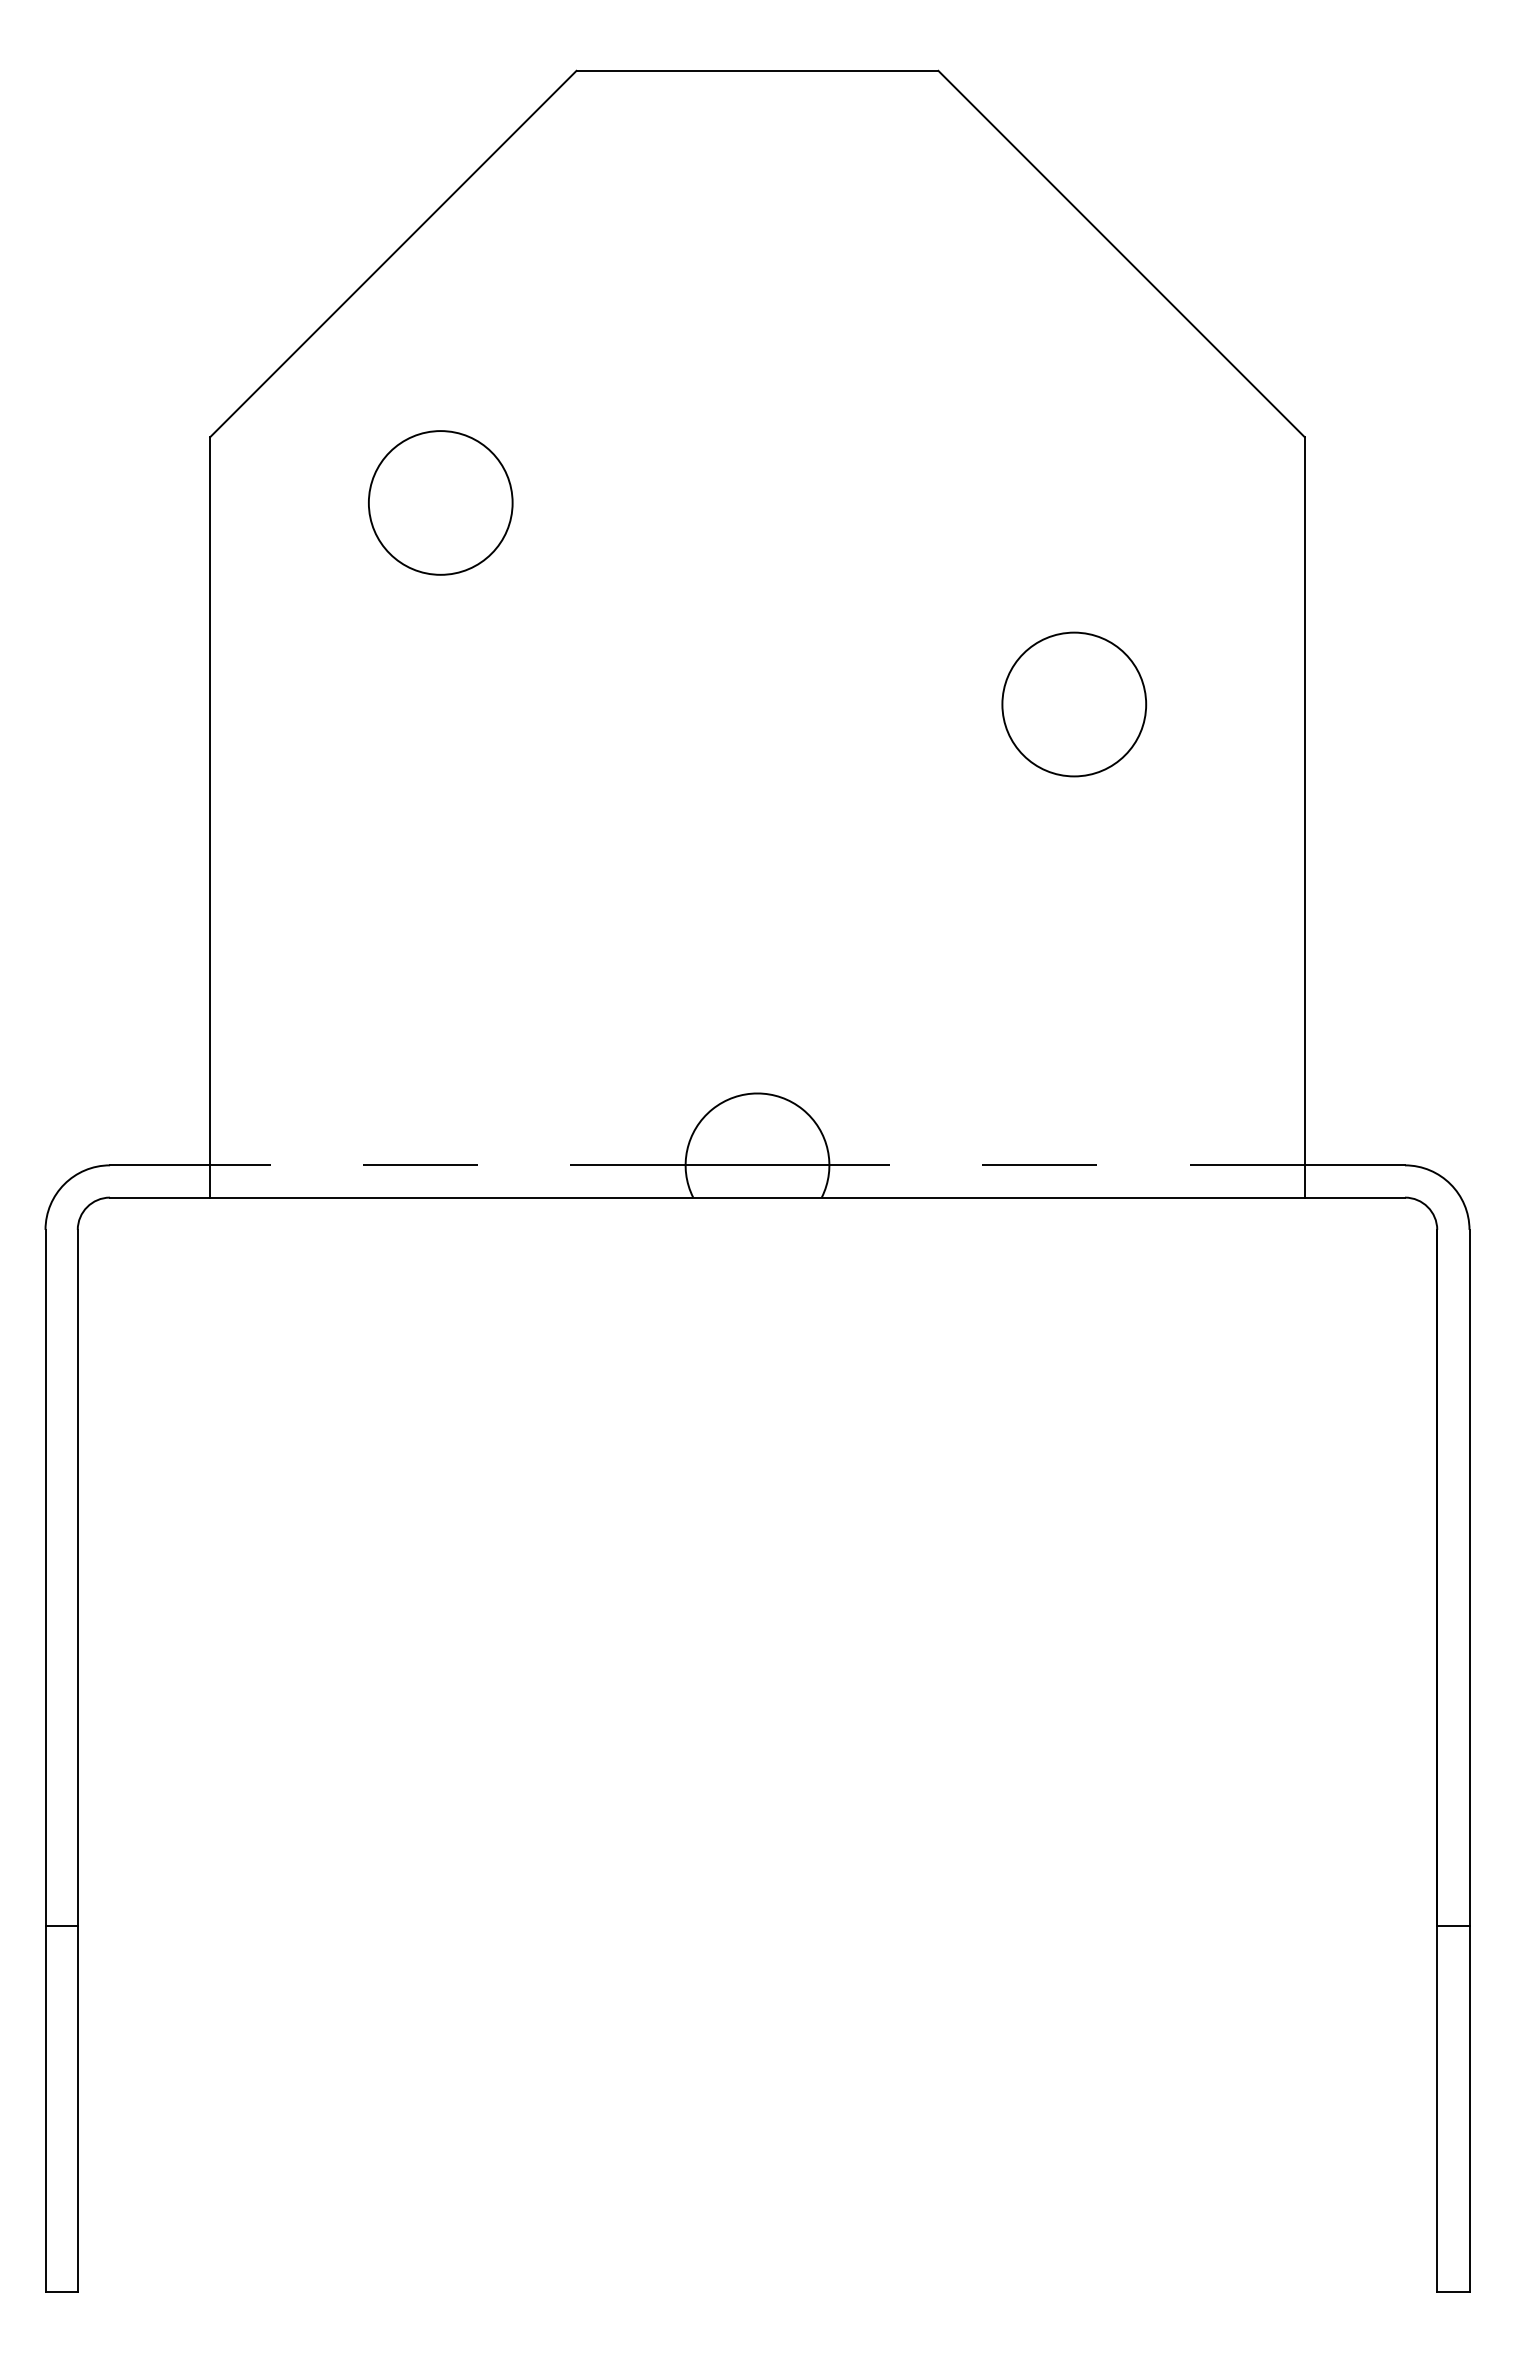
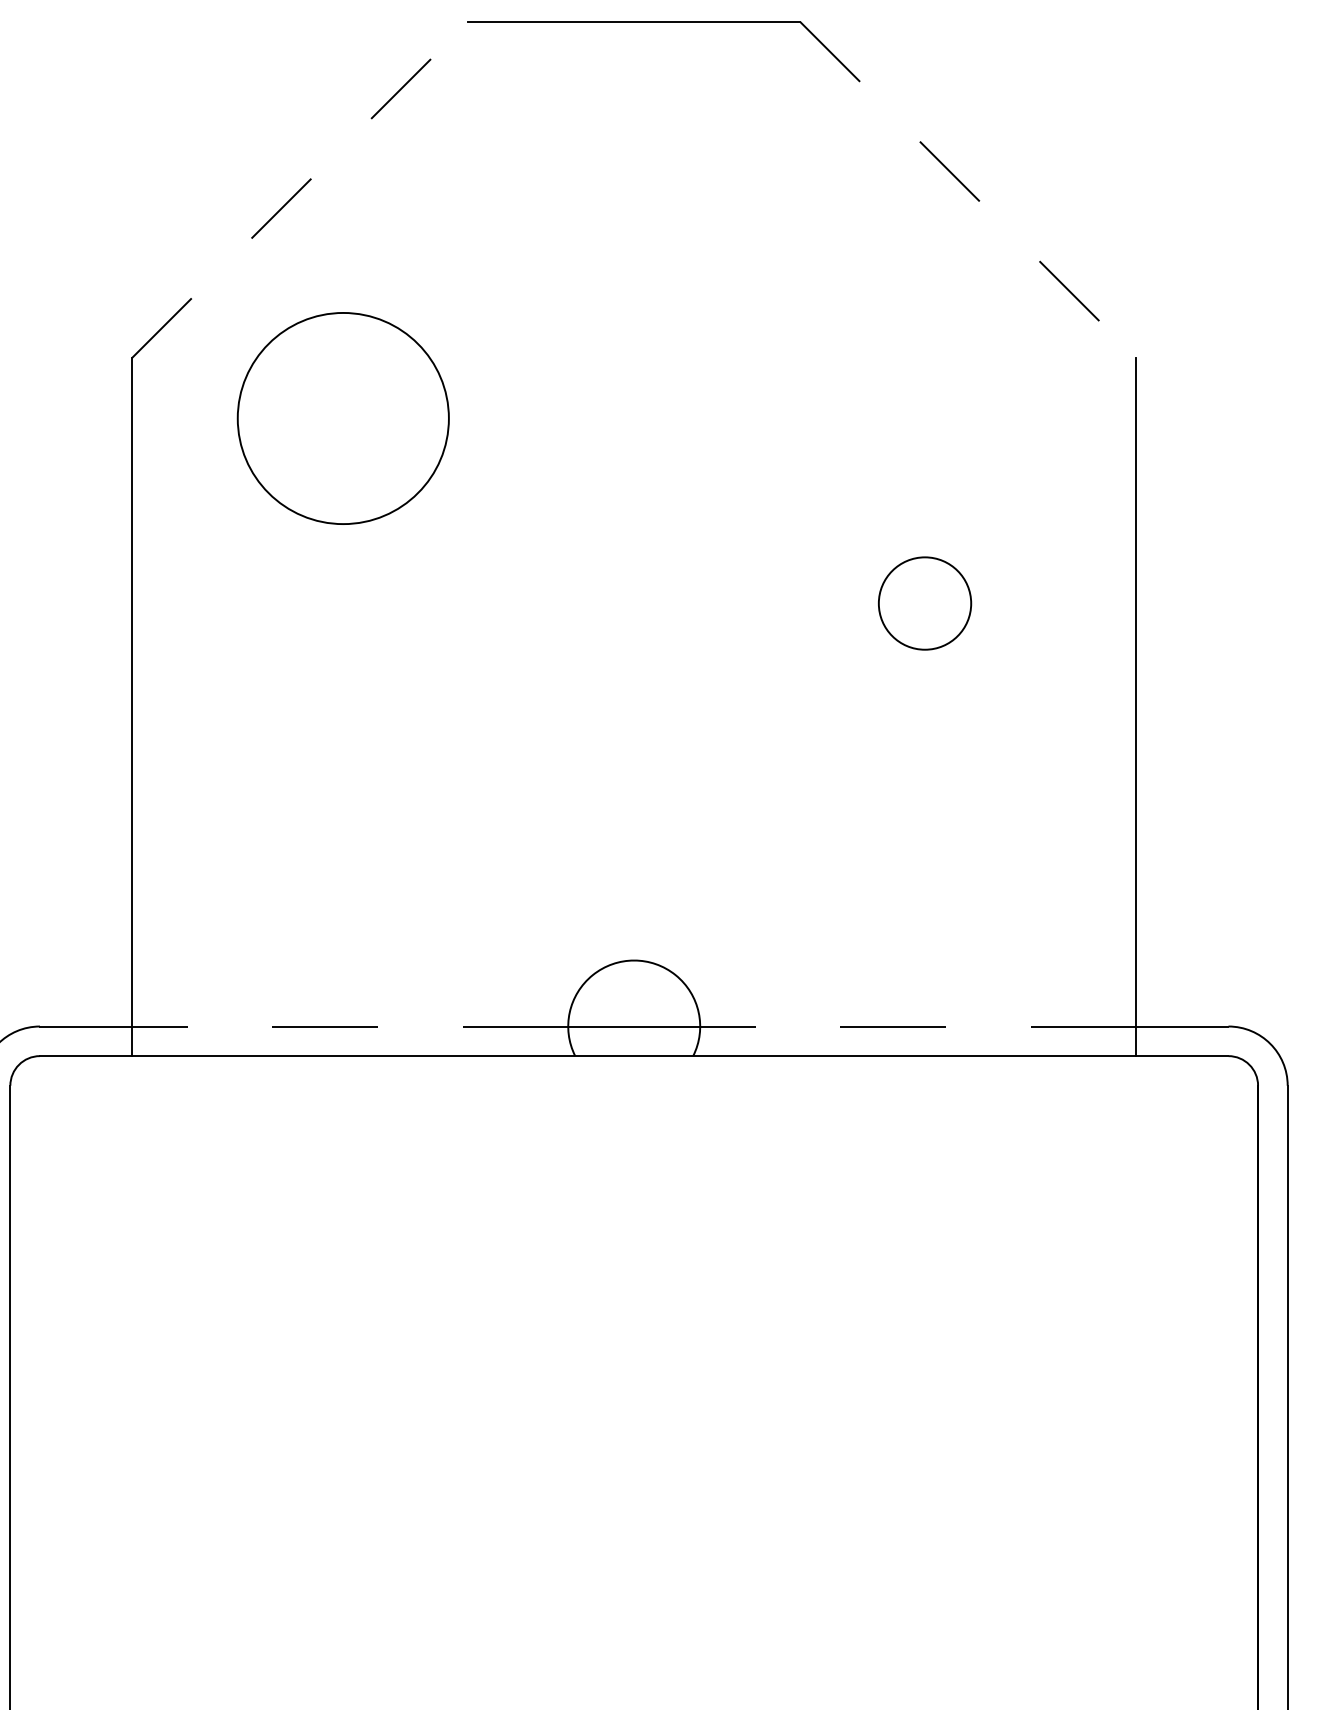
line: (393, 254) -> (300, 190), solid -> dashed
line: (1121, 254) -> (968, 190), solid -> dashed
circle: (440, 502) -> (343, 418), size x1.6
circle: (1074, 704) -> (925, 603), size x0.7

